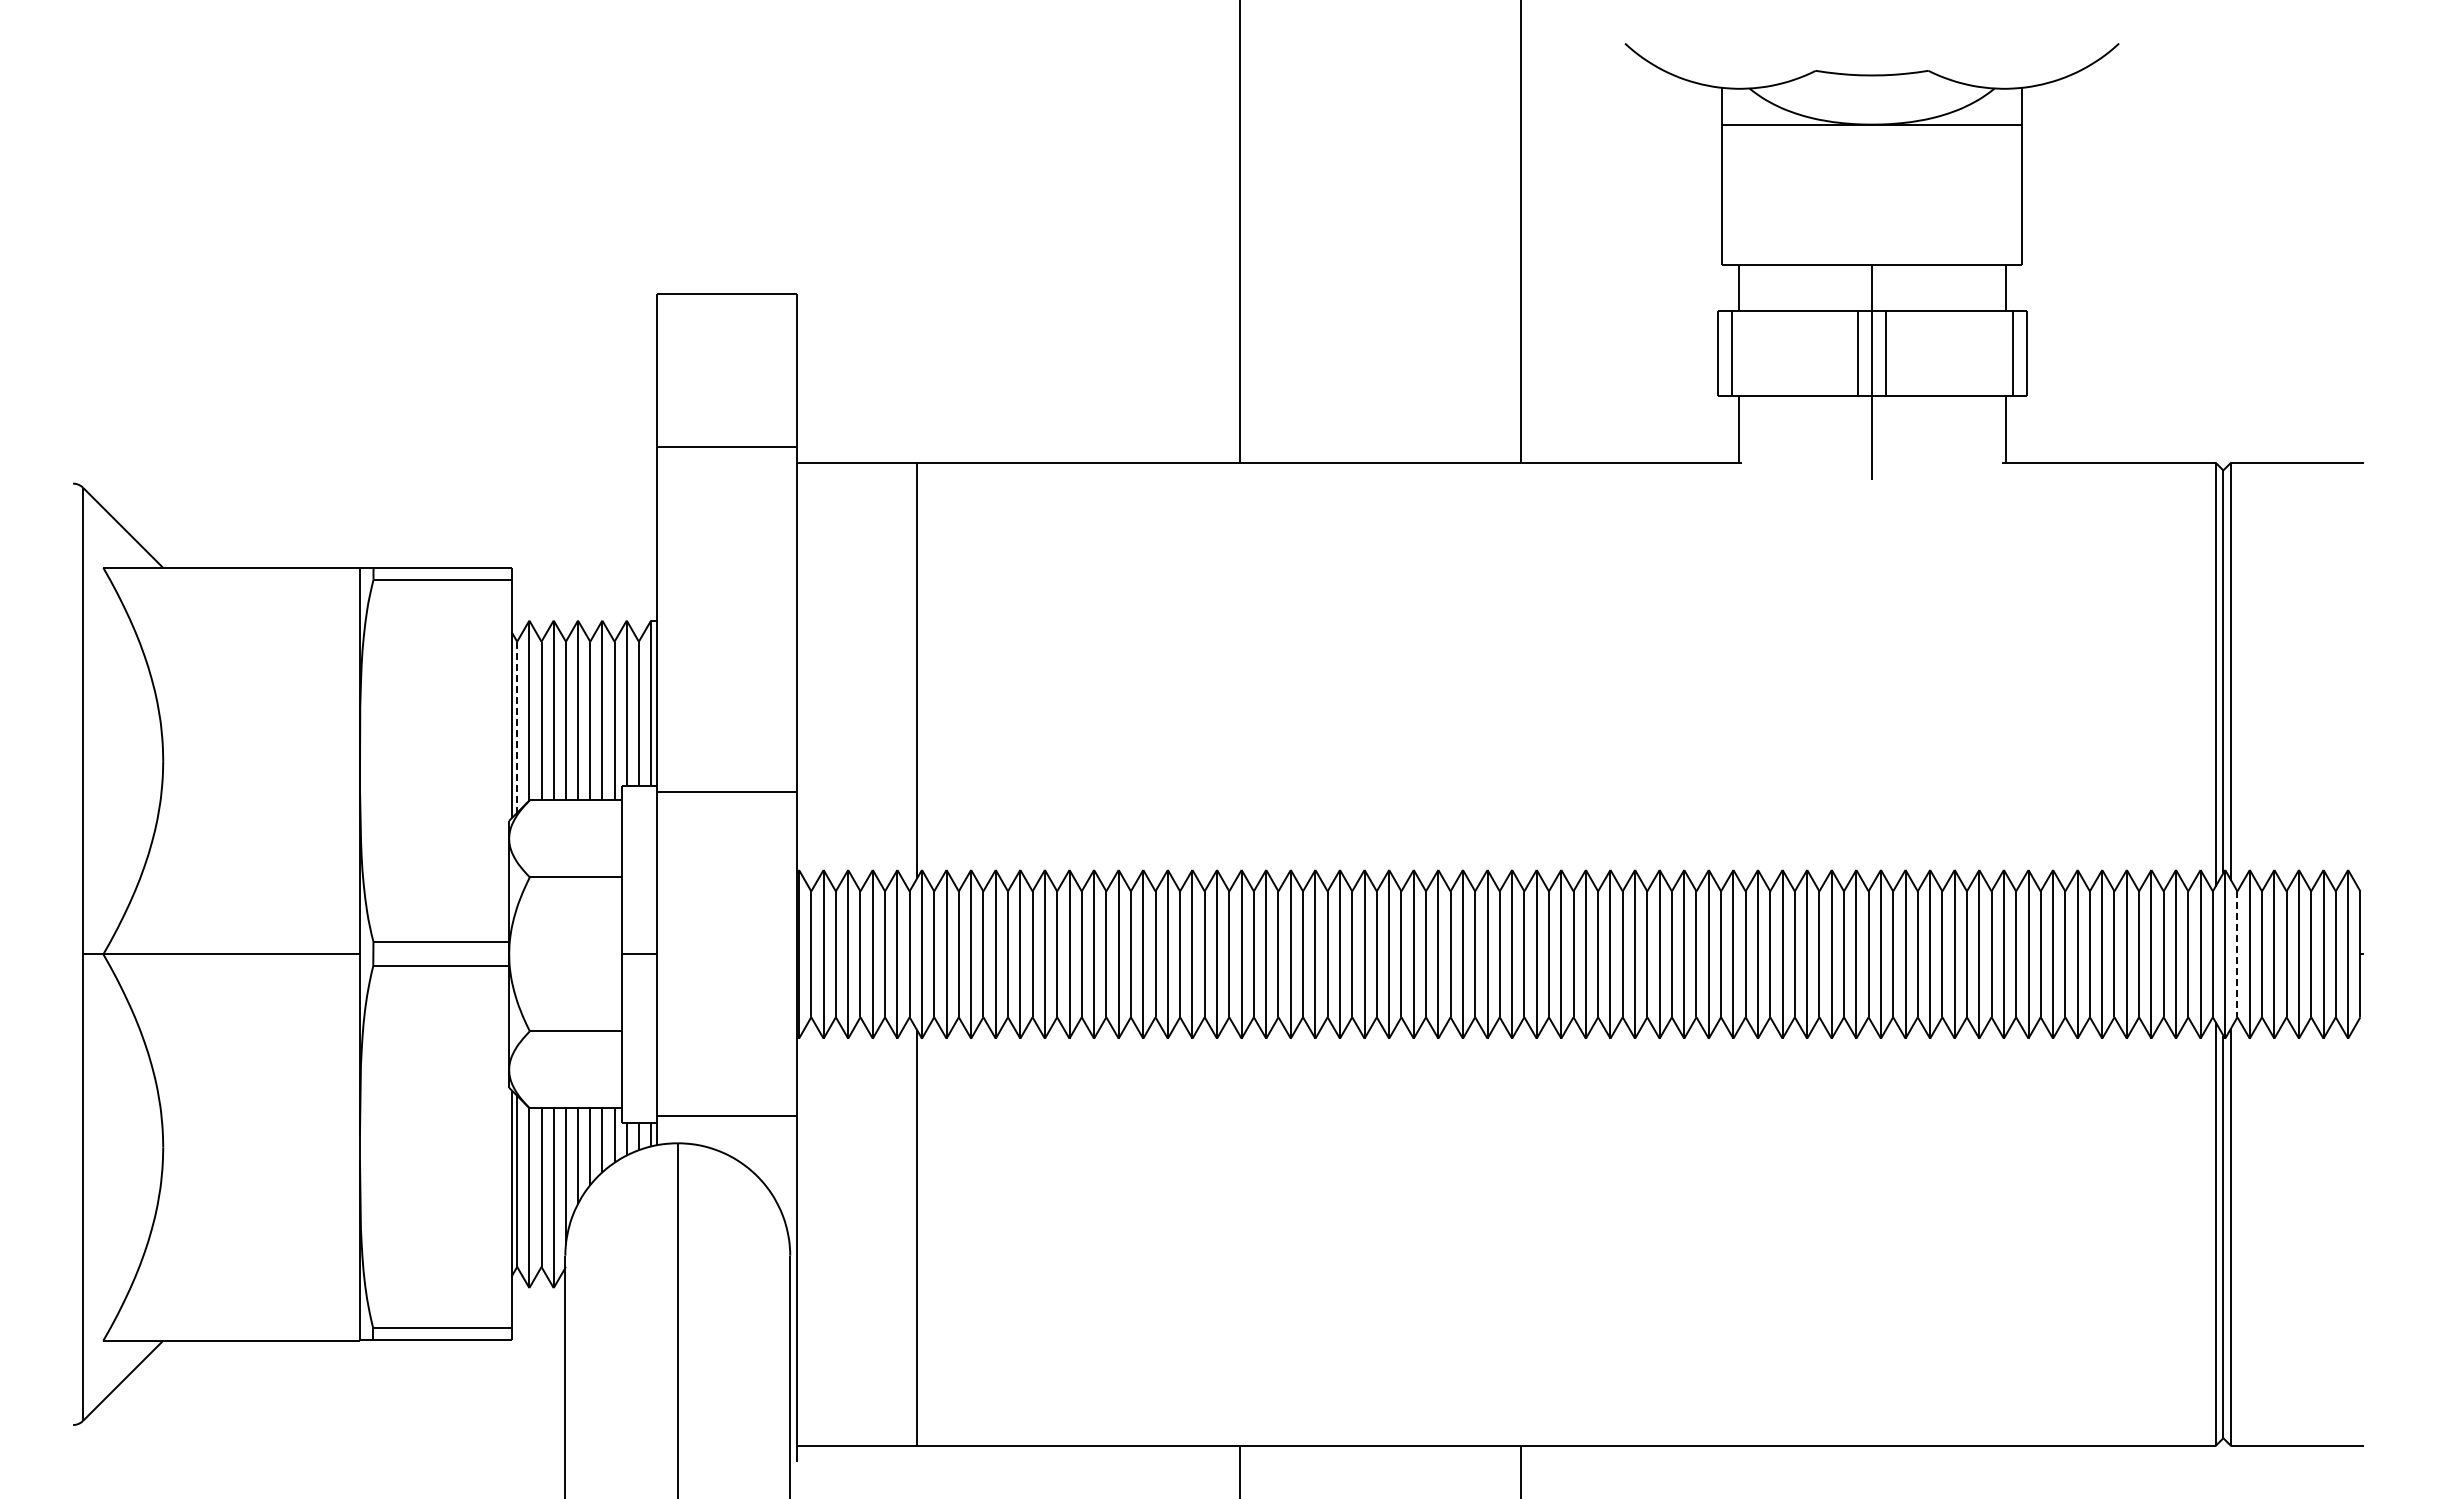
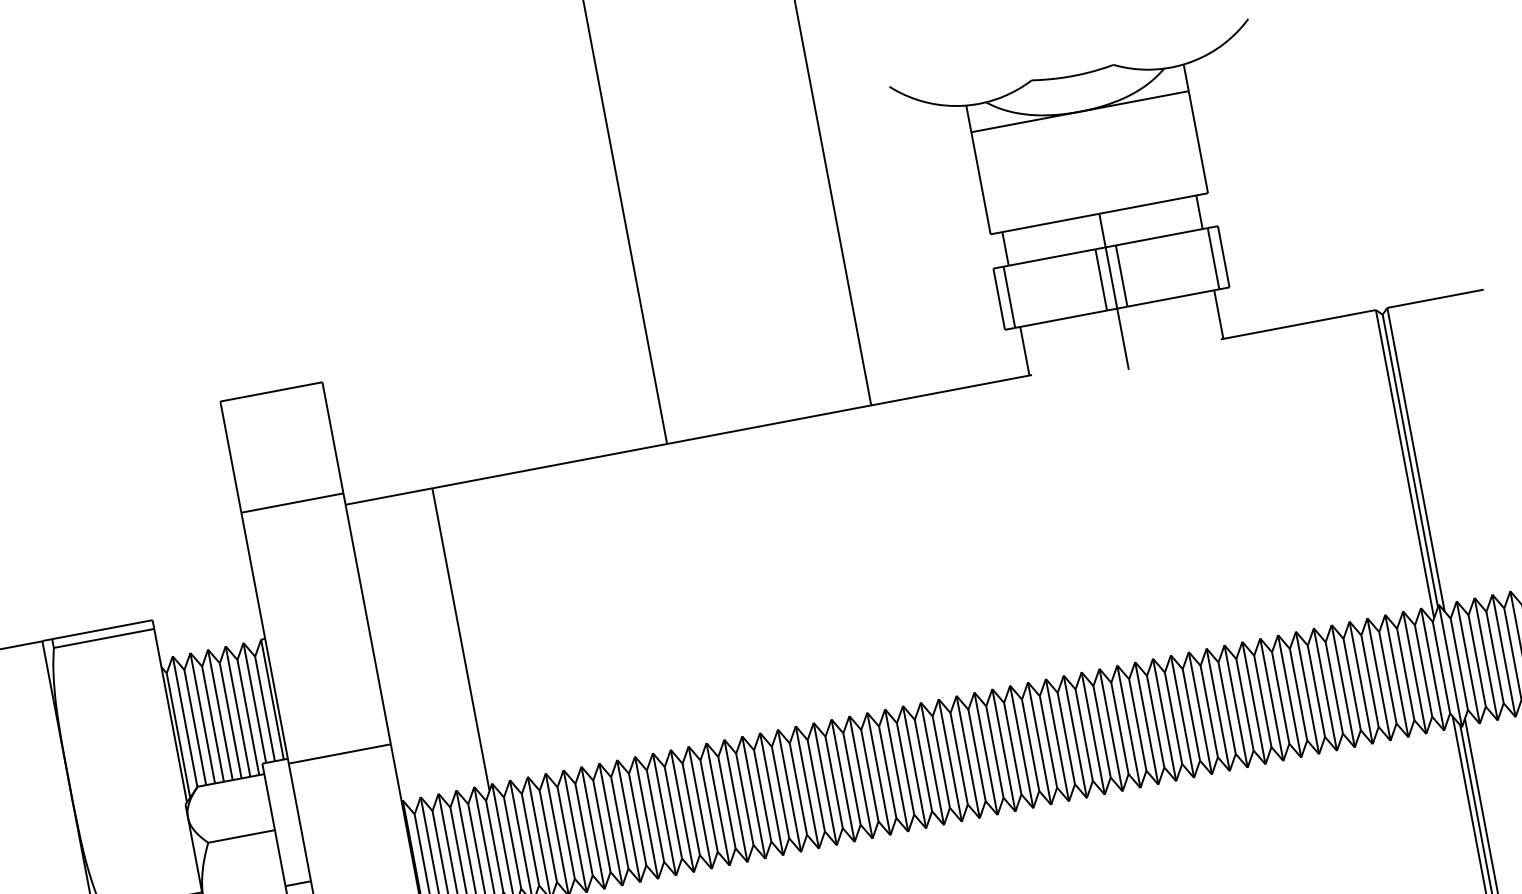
line: (517, 727) -> (178, 735), dashed -> solid
line: (2237, 954) -> (1459, 664), dashed -> solid

